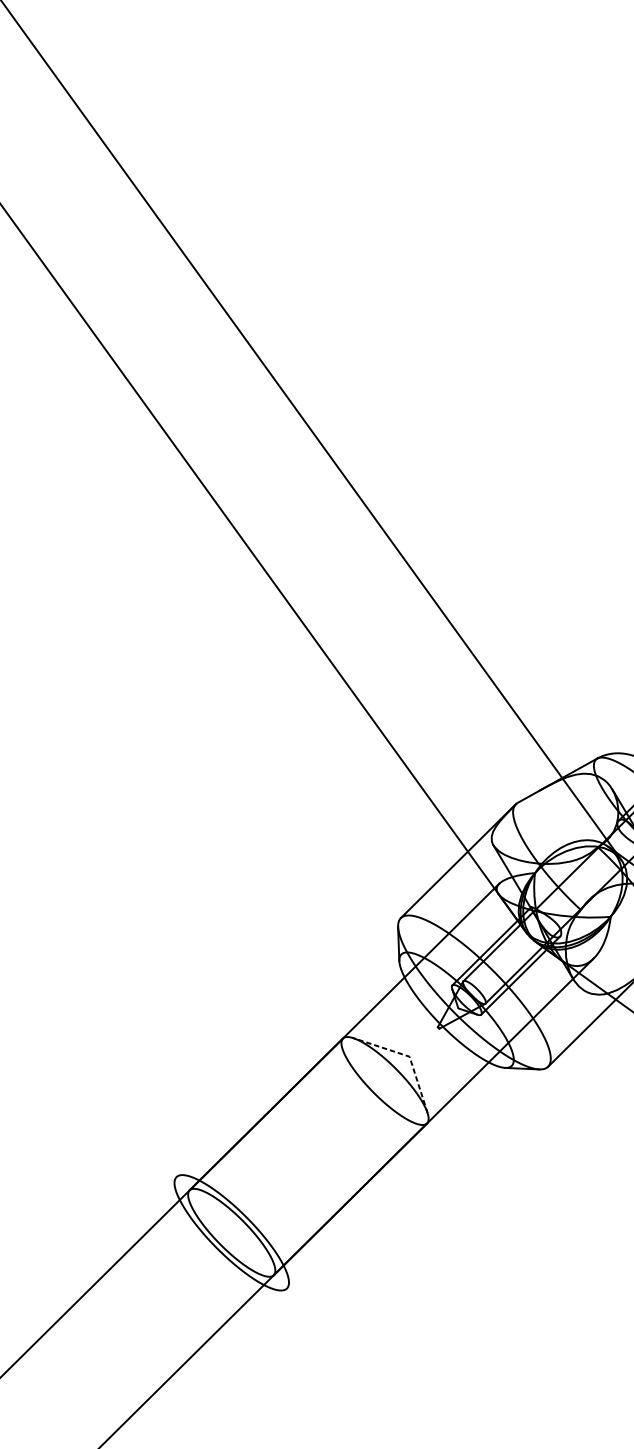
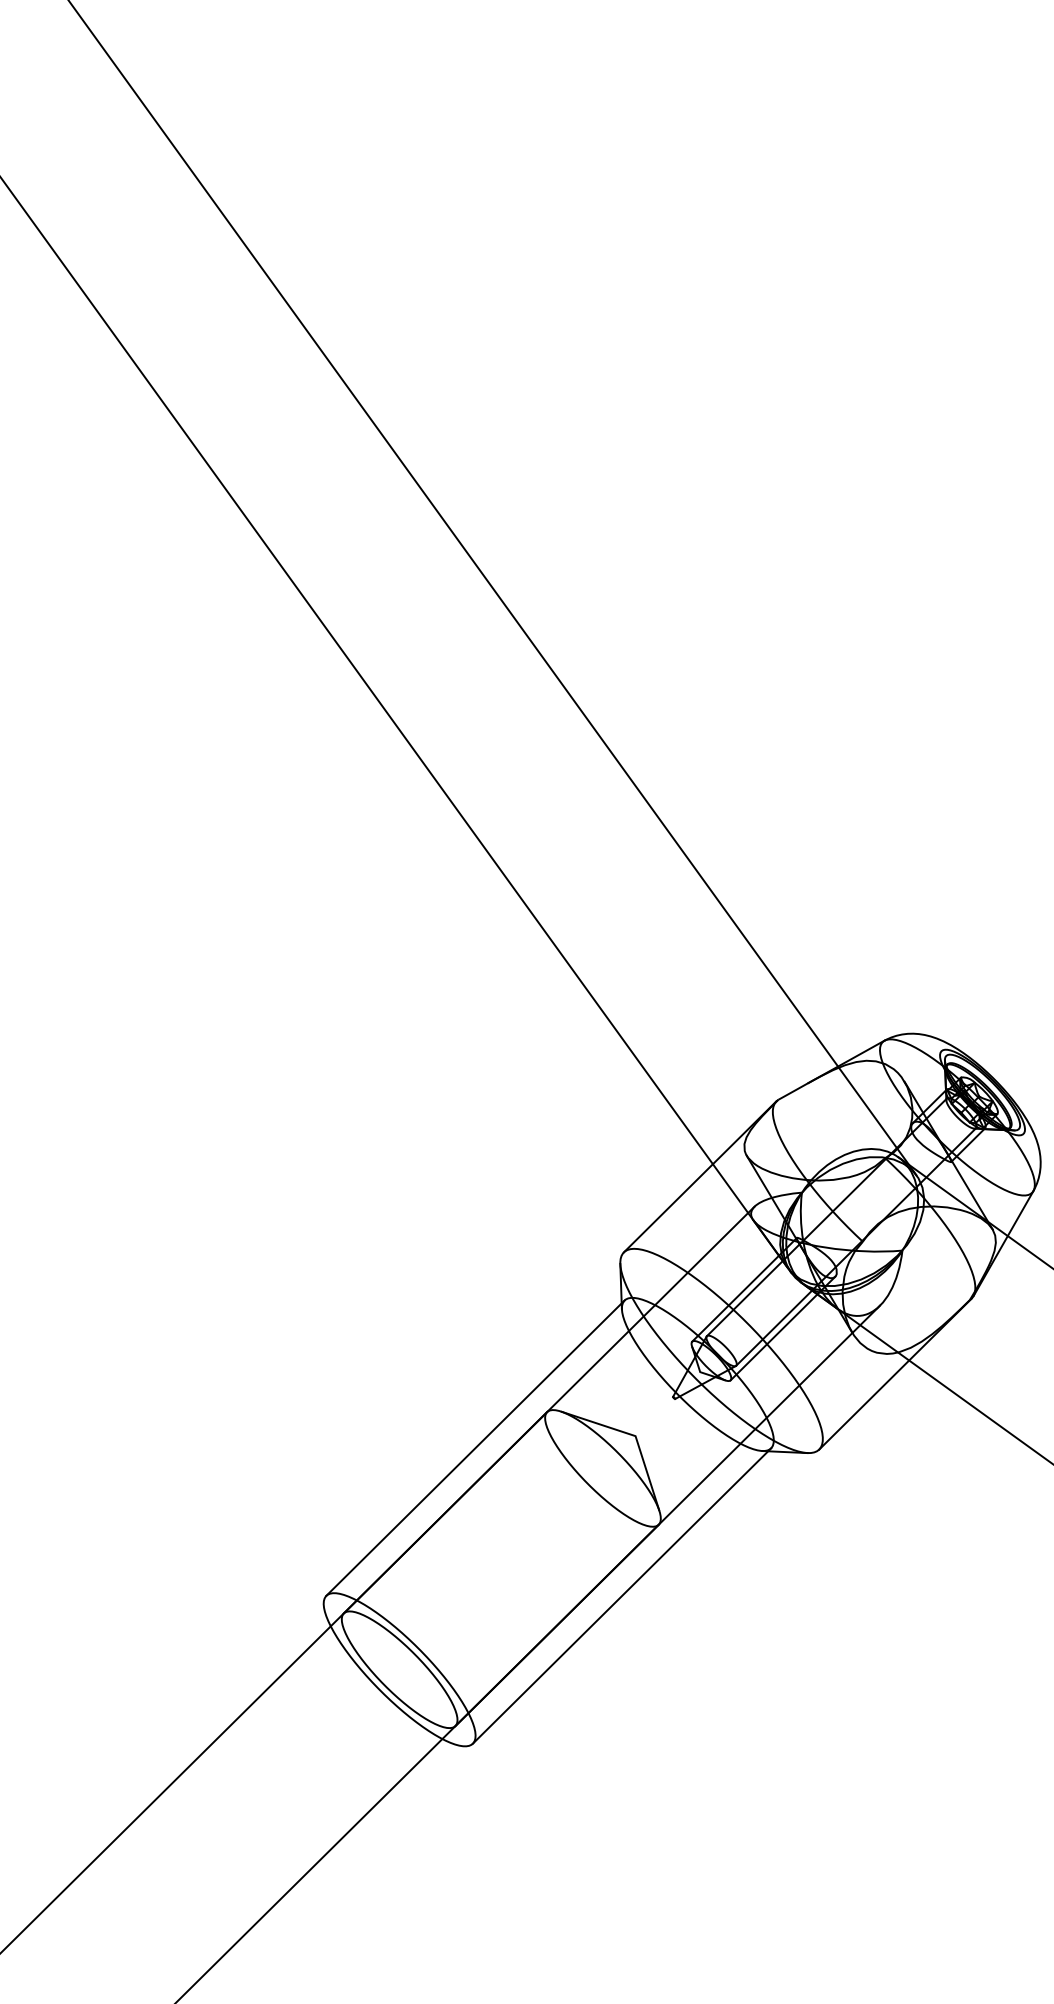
line: (409, 1056) -> (635, 1436), dashed -> solid
line: (288, 1065) -> (475, 1447), added
line: (399, 1176) -> (621, 1595), added

